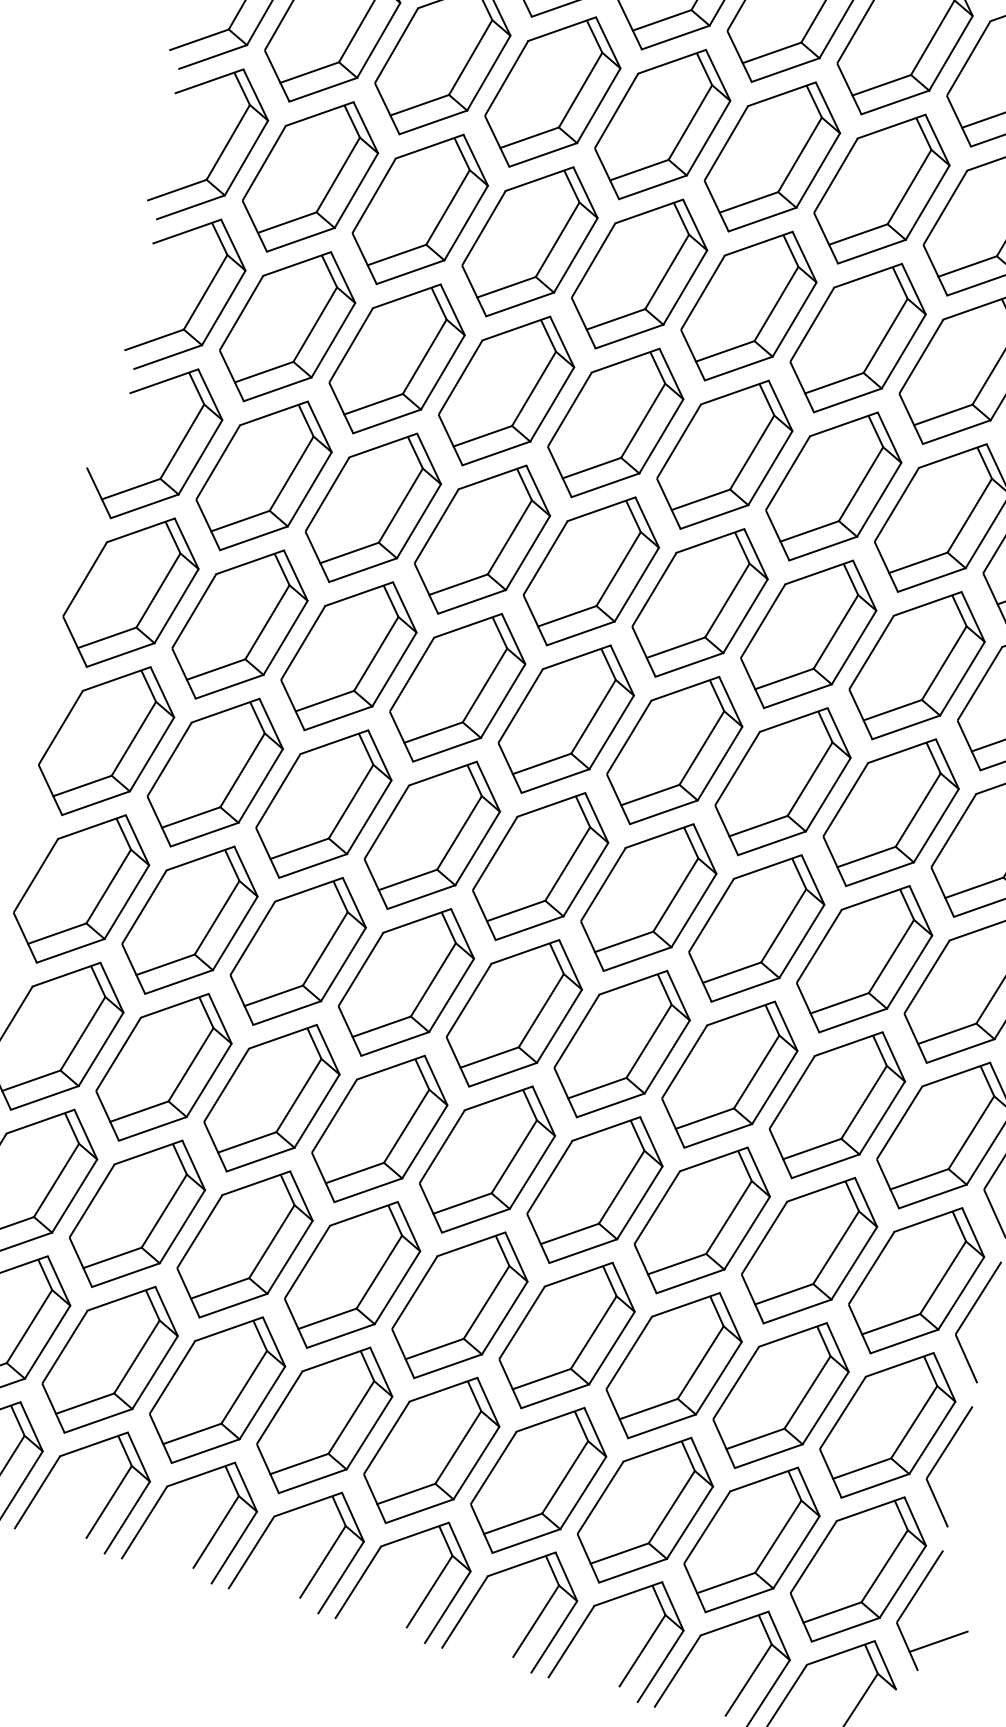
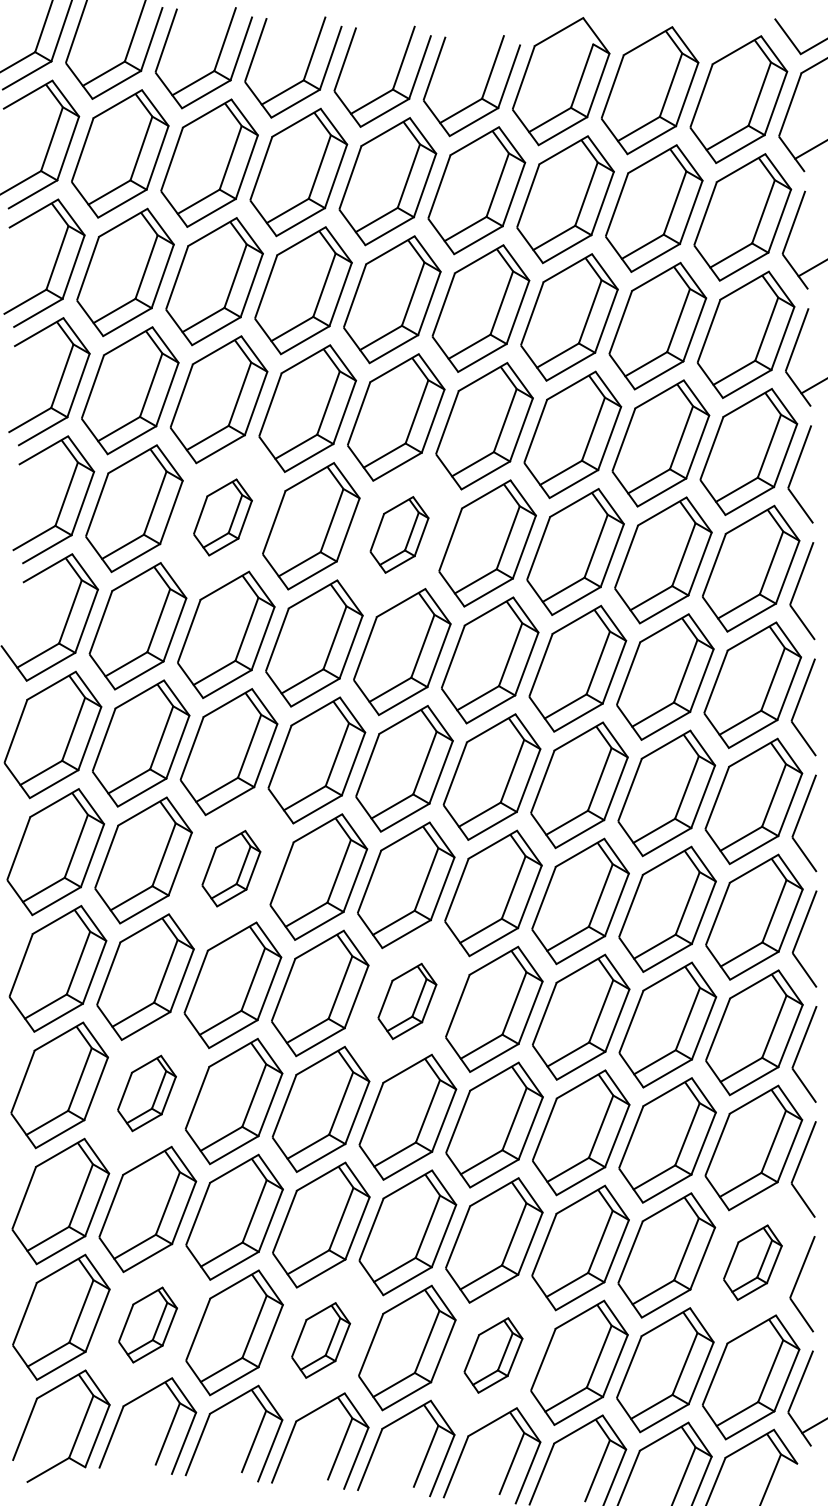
part: (396, 358) -> (222, 517), size x0.6
part: (615, 422) -> (399, 534), size x0.6
part: (324, 803) -> (231, 868), size x0.6
part: (514, 1013) -> (407, 1001), size x0.6
part: (163, 1067) -> (146, 1093), size x0.6
part: (109, 1358) -> (147, 1324), size x0.6
part: (324, 1420) -> (320, 1340), size x0.6
part: (887, 1424) -> (752, 1262), size x0.6
part: (538, 1480) -> (493, 1355), size x0.6

